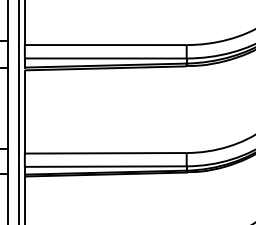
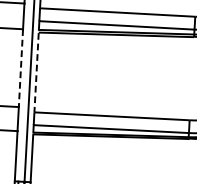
line: (8, 108) -> (21, 68), solid -> dashed
line: (24, 112) -> (36, 72), solid -> dashed

